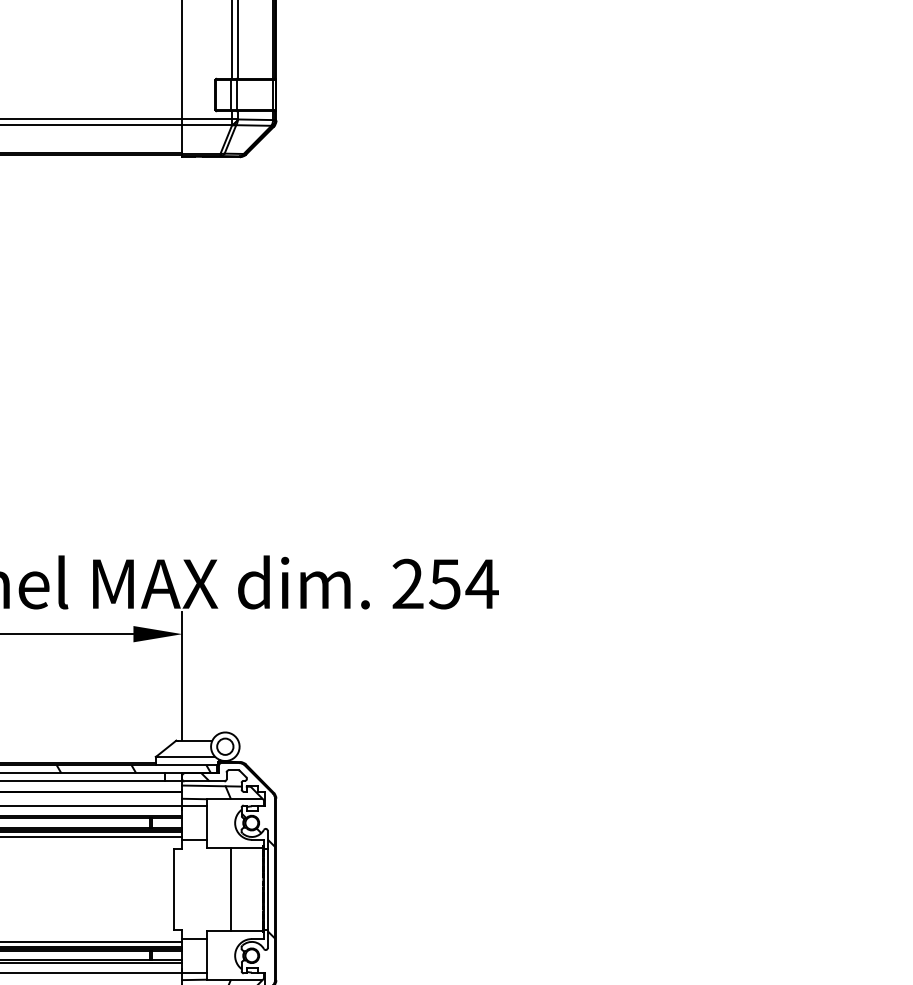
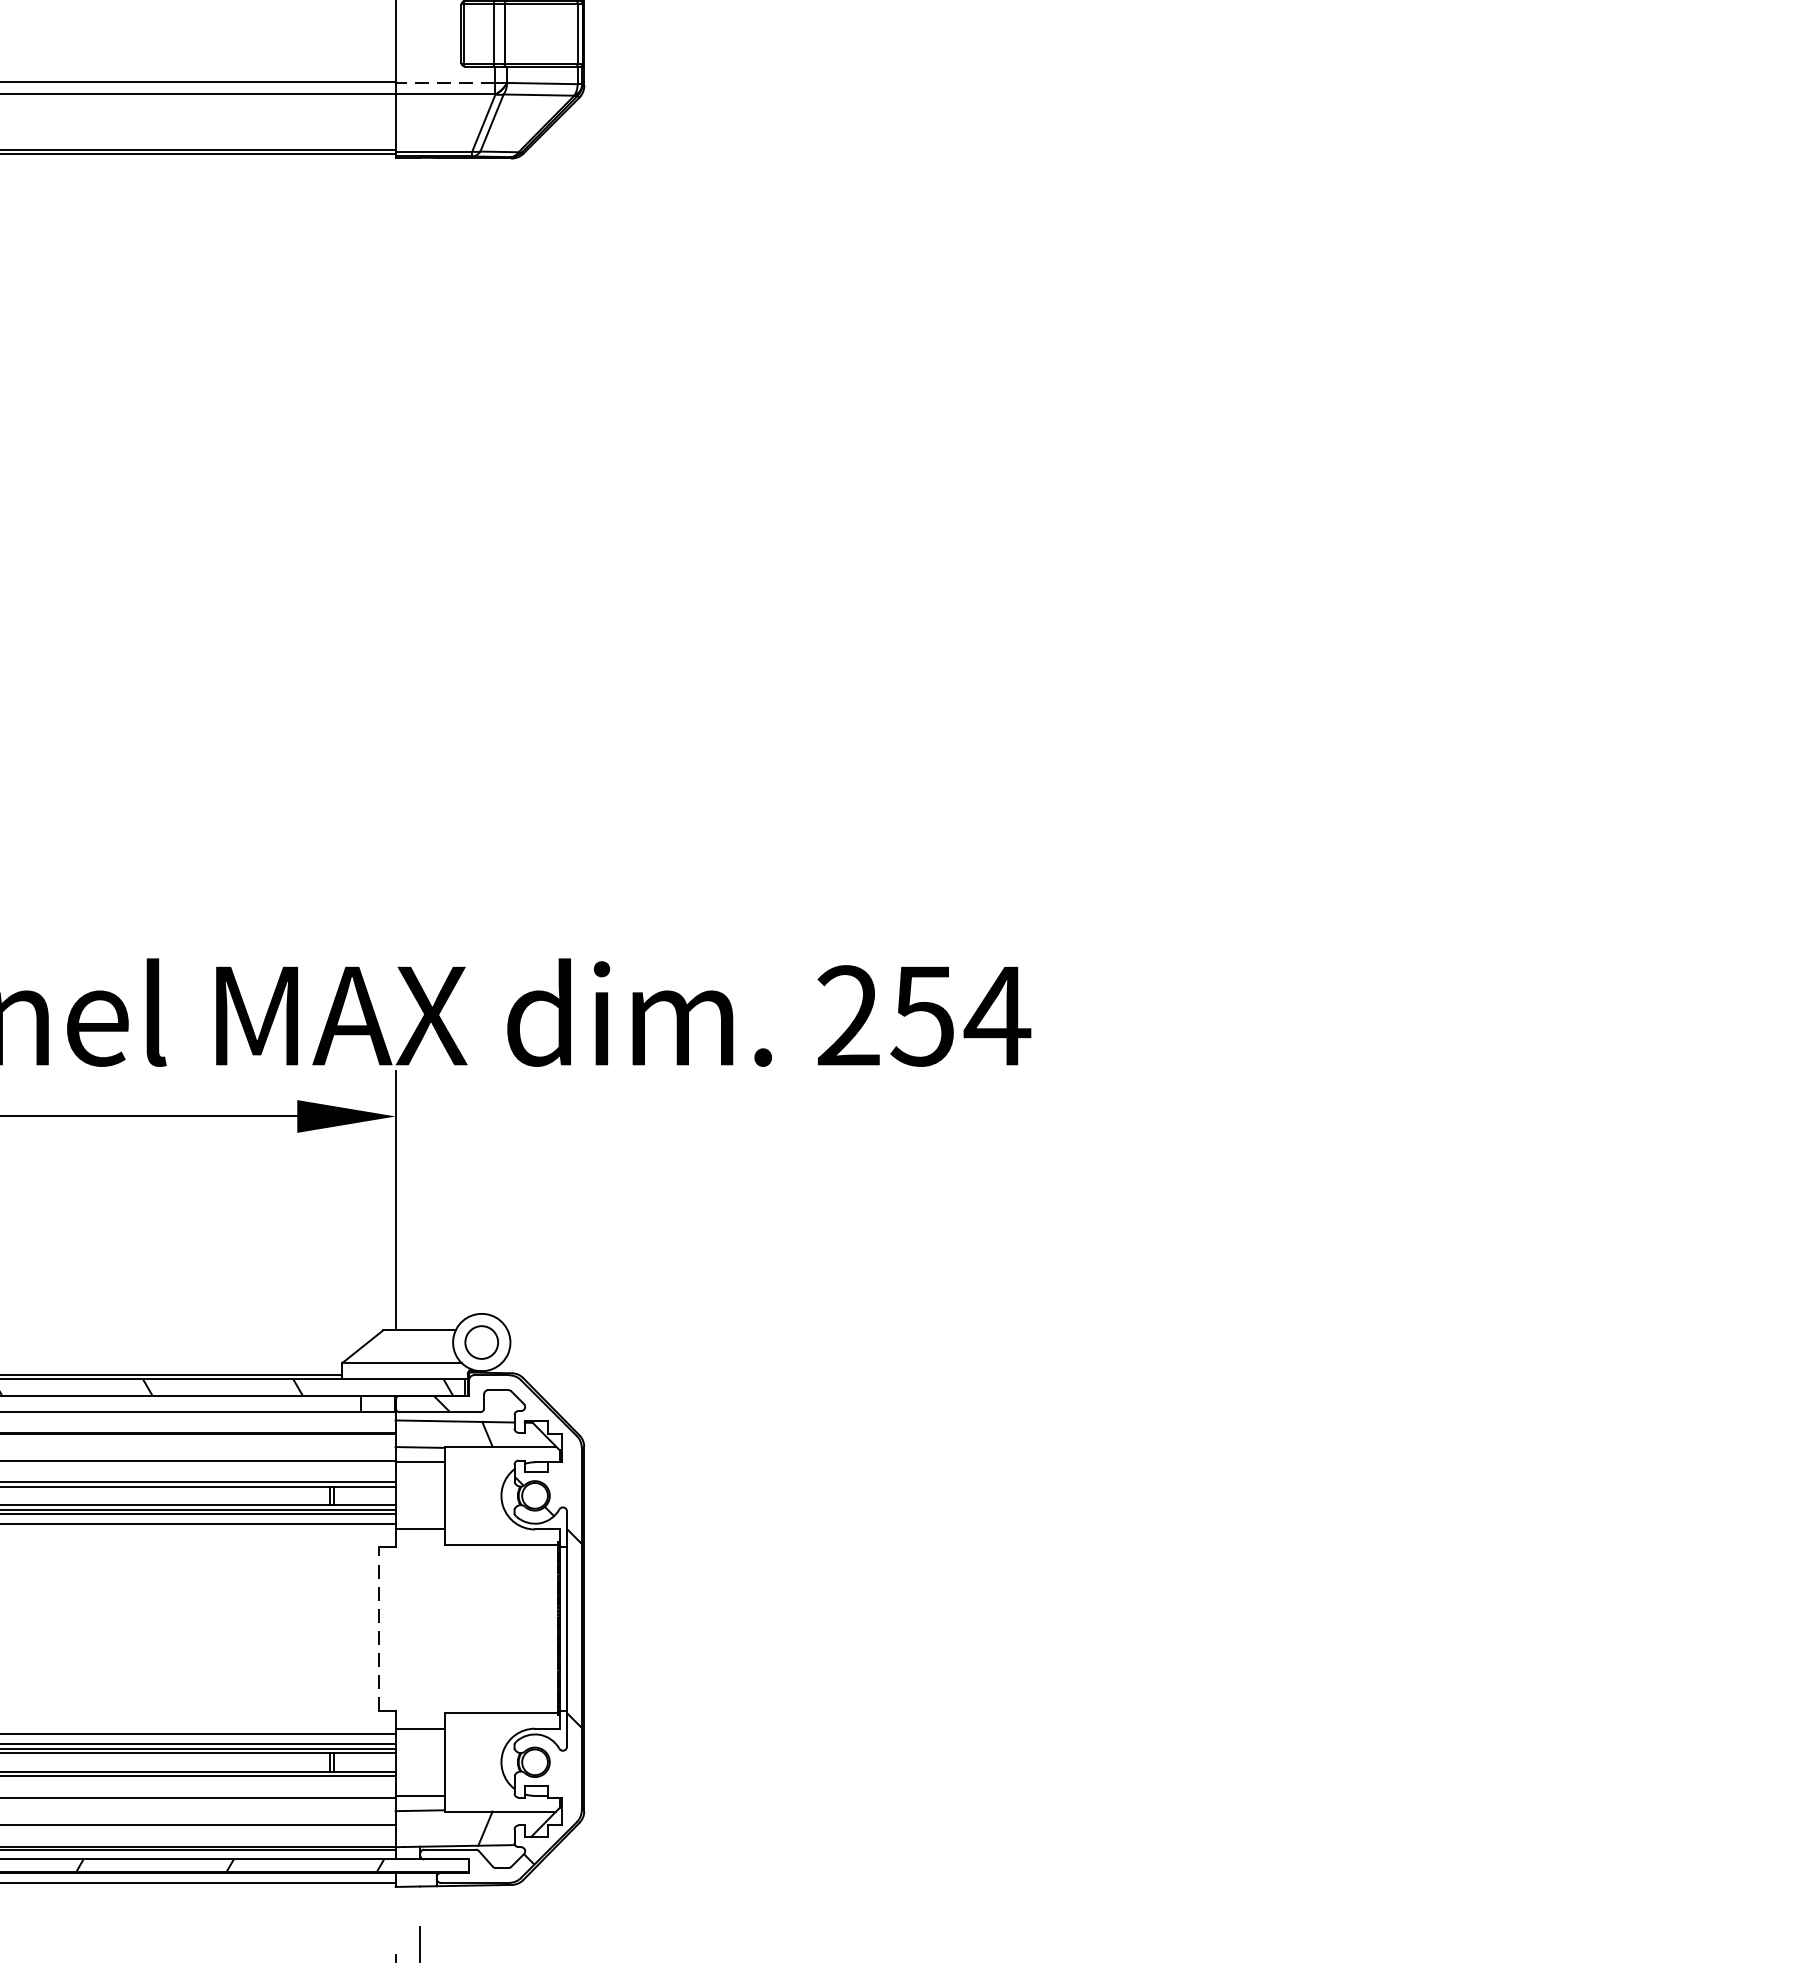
line: (207, 119) -> (445, 83), solid -> dashed
line: (174, 889) -> (379, 1629), solid -> dashed
line: (231, 889) -> (494, 1629), removed

